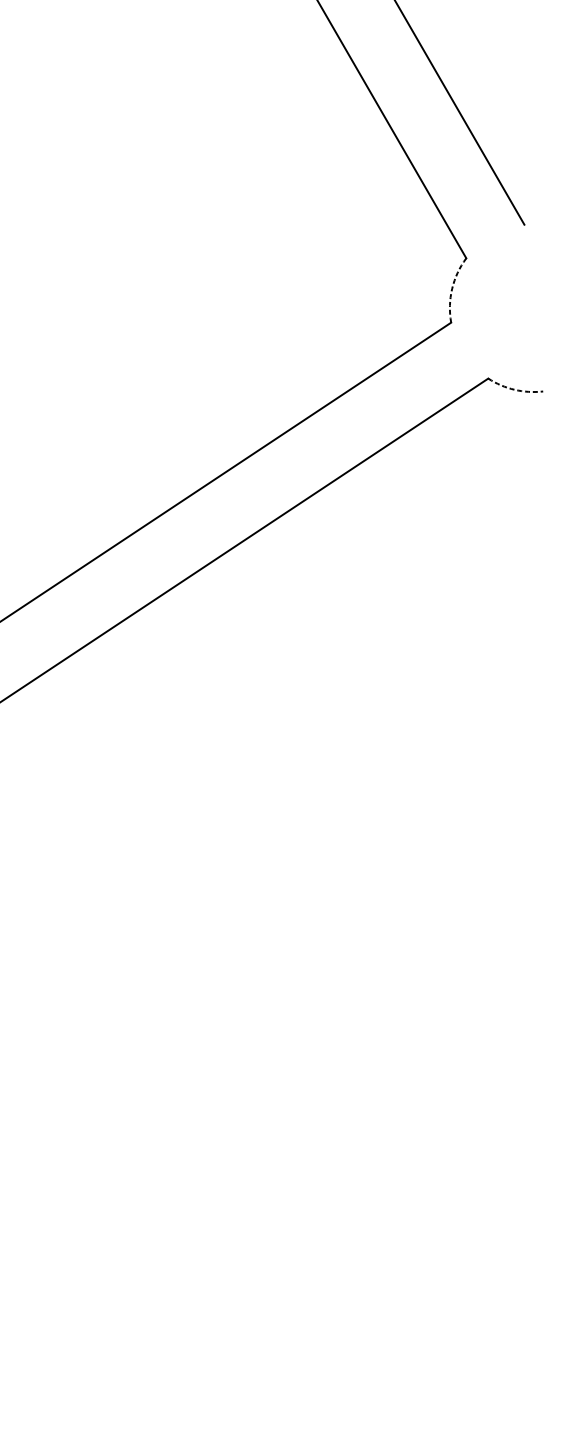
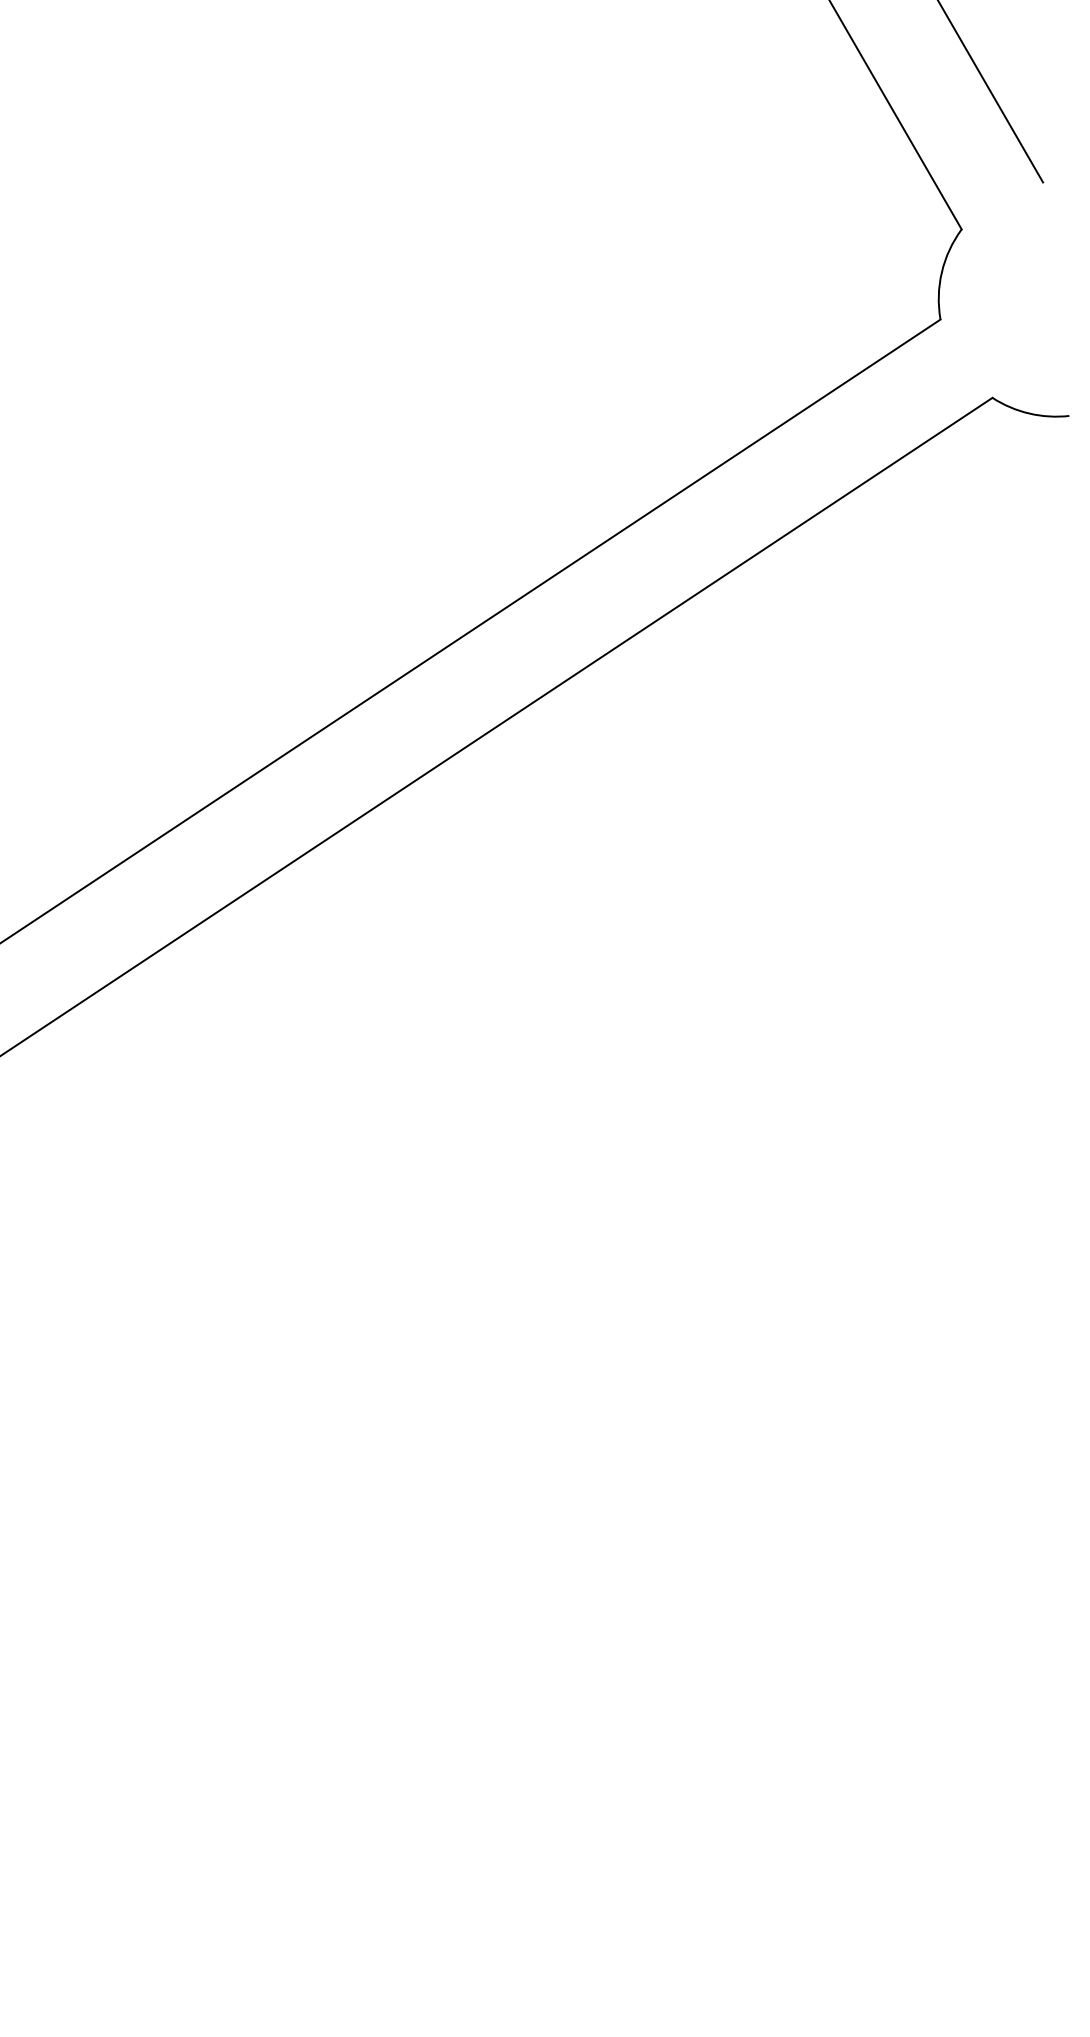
arc: (451, 289) -> (941, 272), dashed -> solid
arc: (514, 389) -> (1029, 413), dashed -> solid

